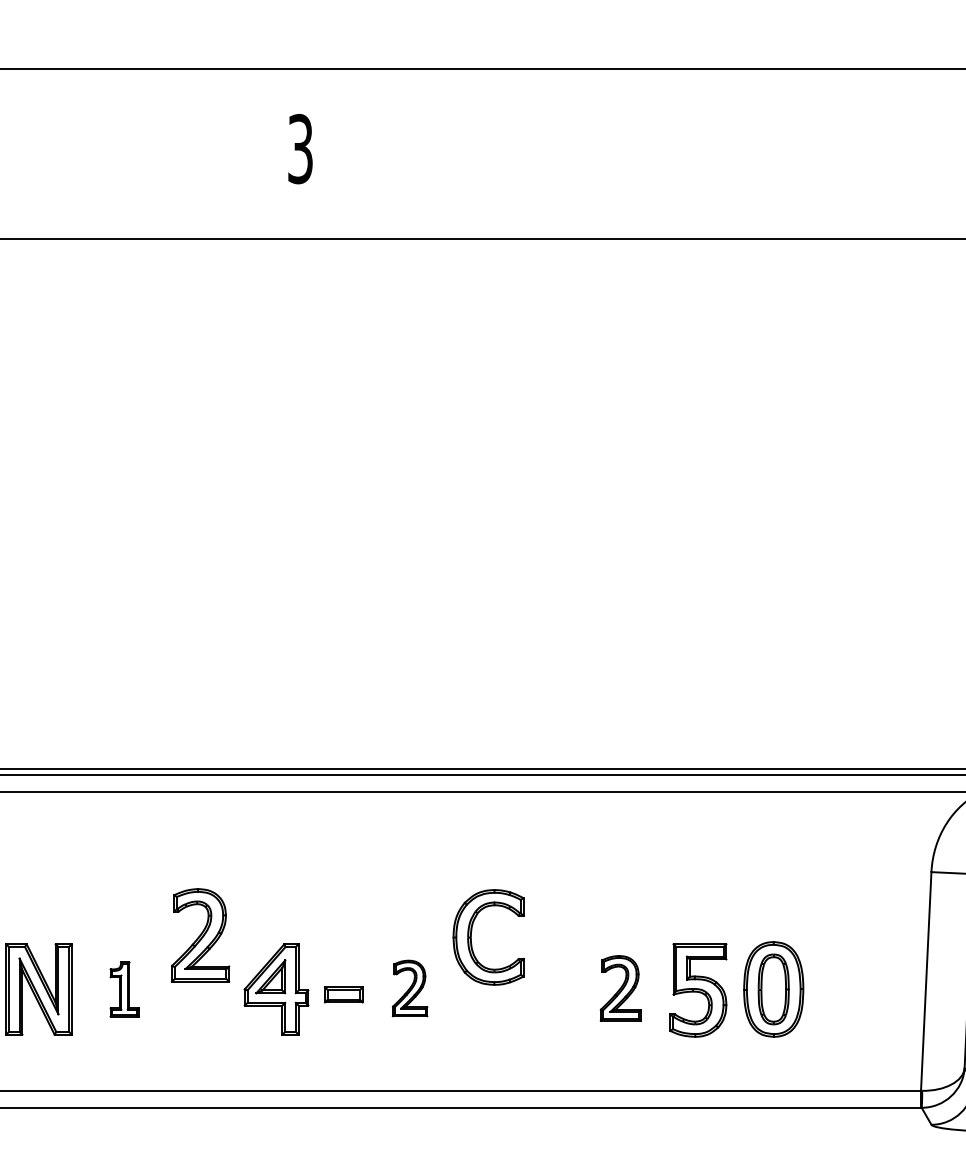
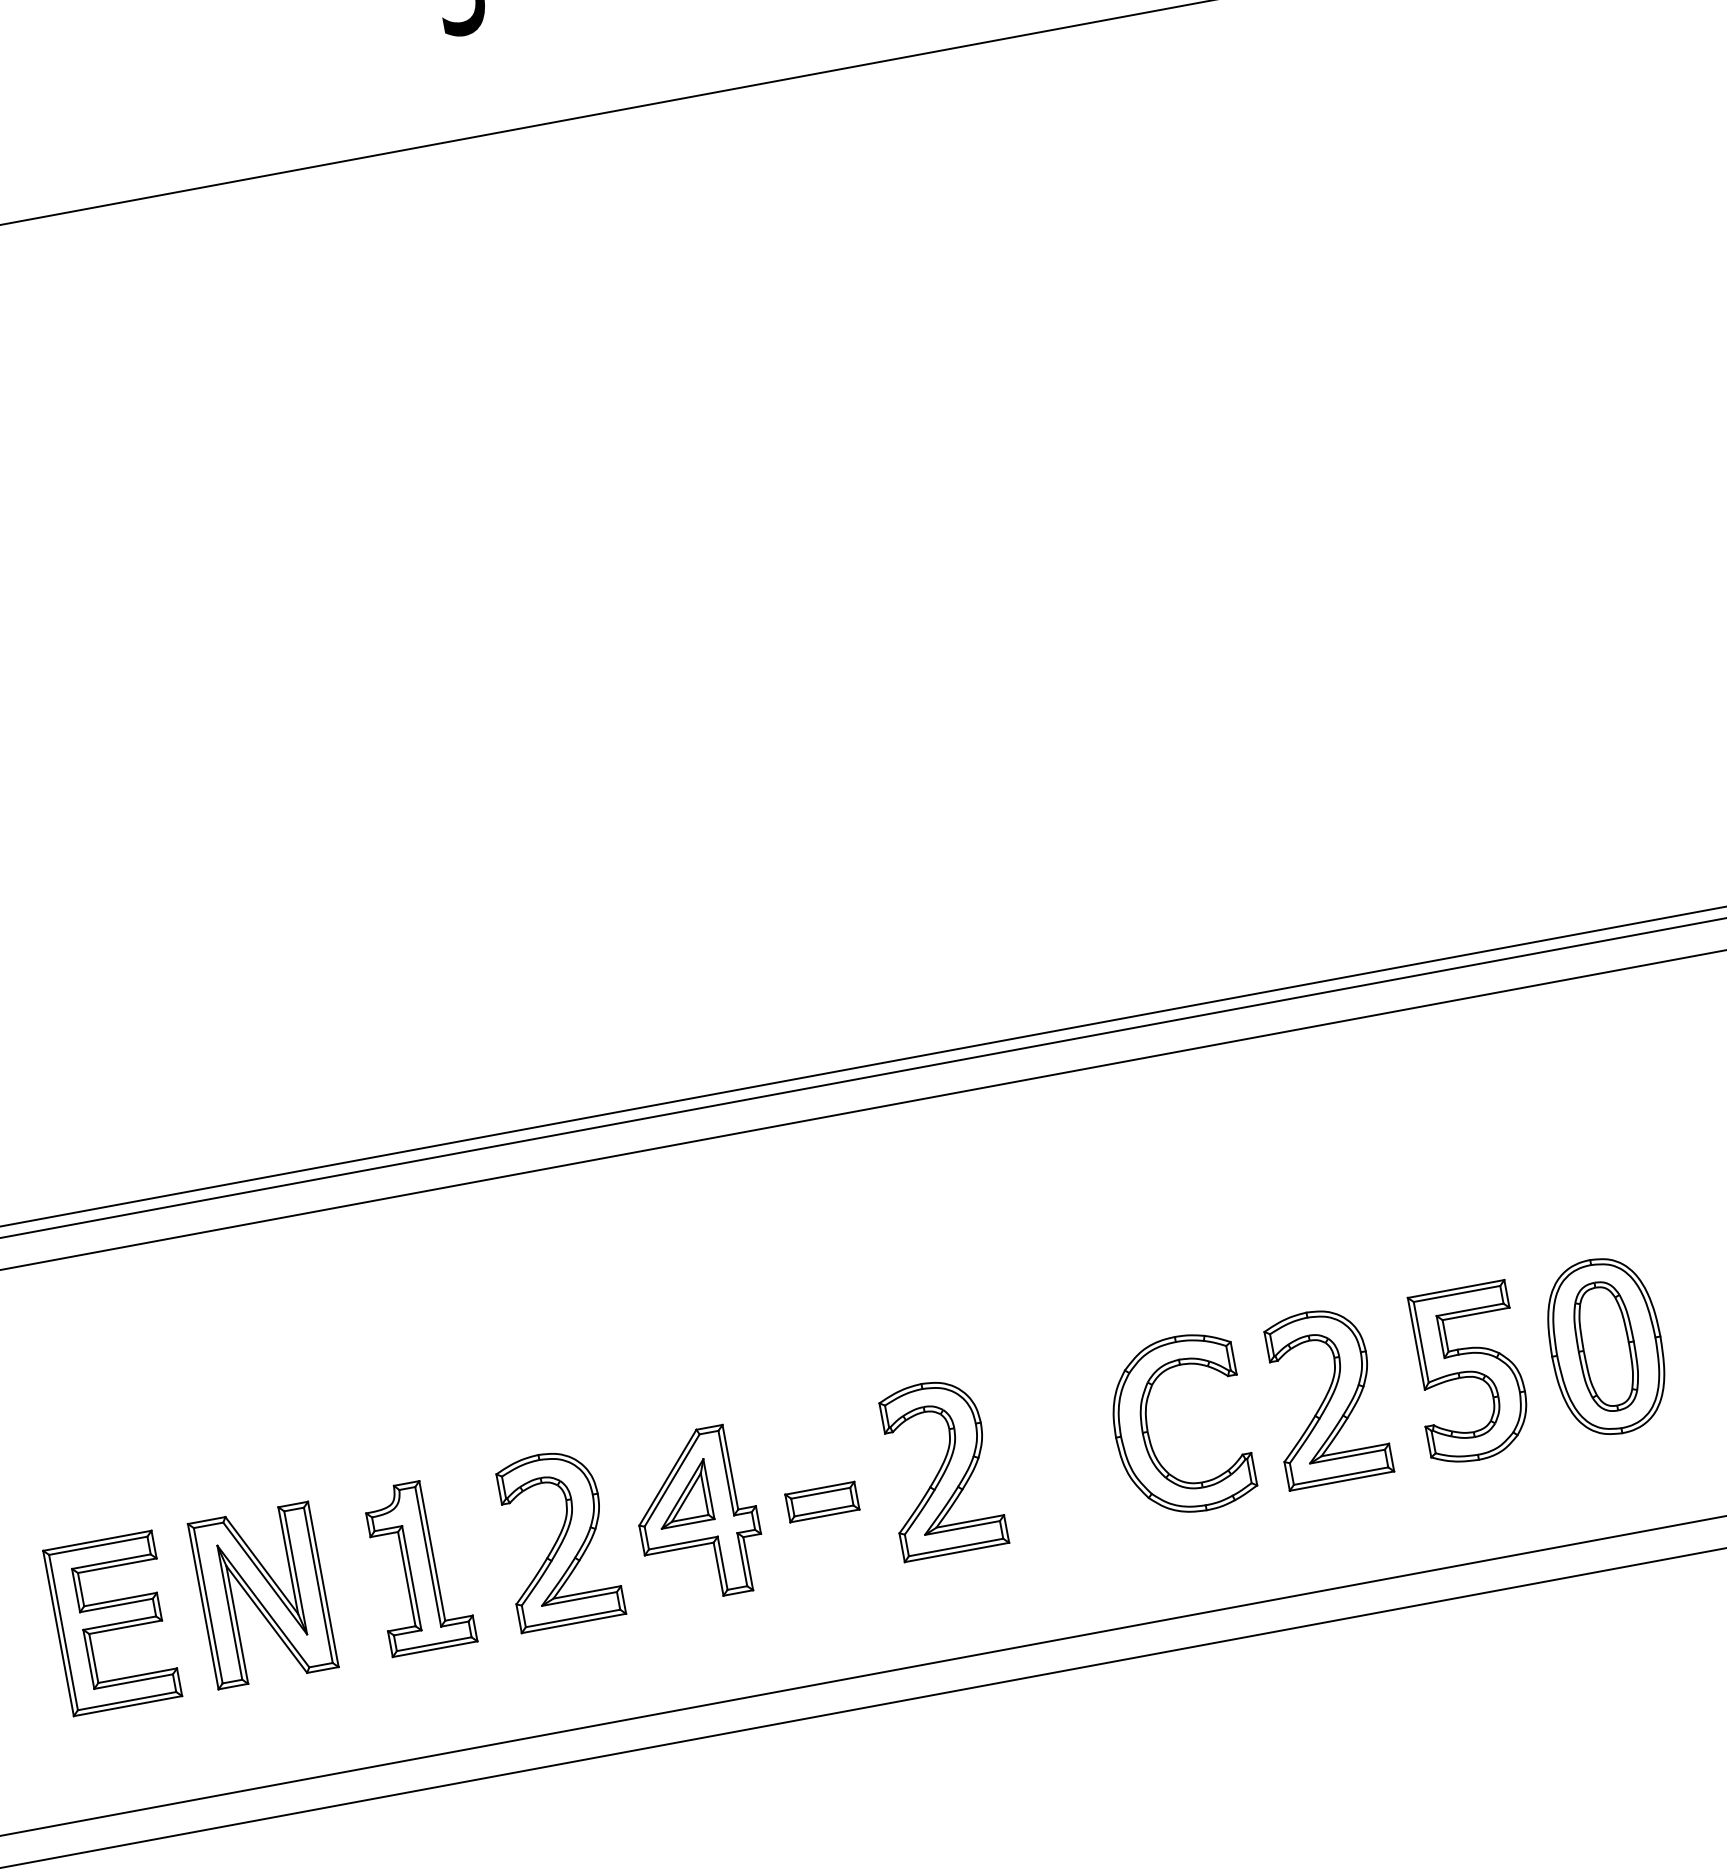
part: (200, 935) -> (558, 1539), moved
part: (471, 937) -> (1148, 1431), moved
part: (409, 988) -> (940, 1468), size x1.67
part: (620, 988) -> (1325, 1396), size x1.43
part: (124, 989) -> (419, 1566), size x1.67

